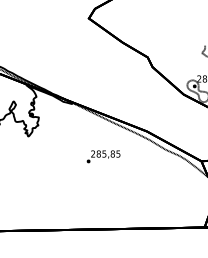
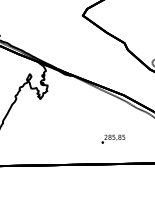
text: (103, 155) -> (113, 138), moved

